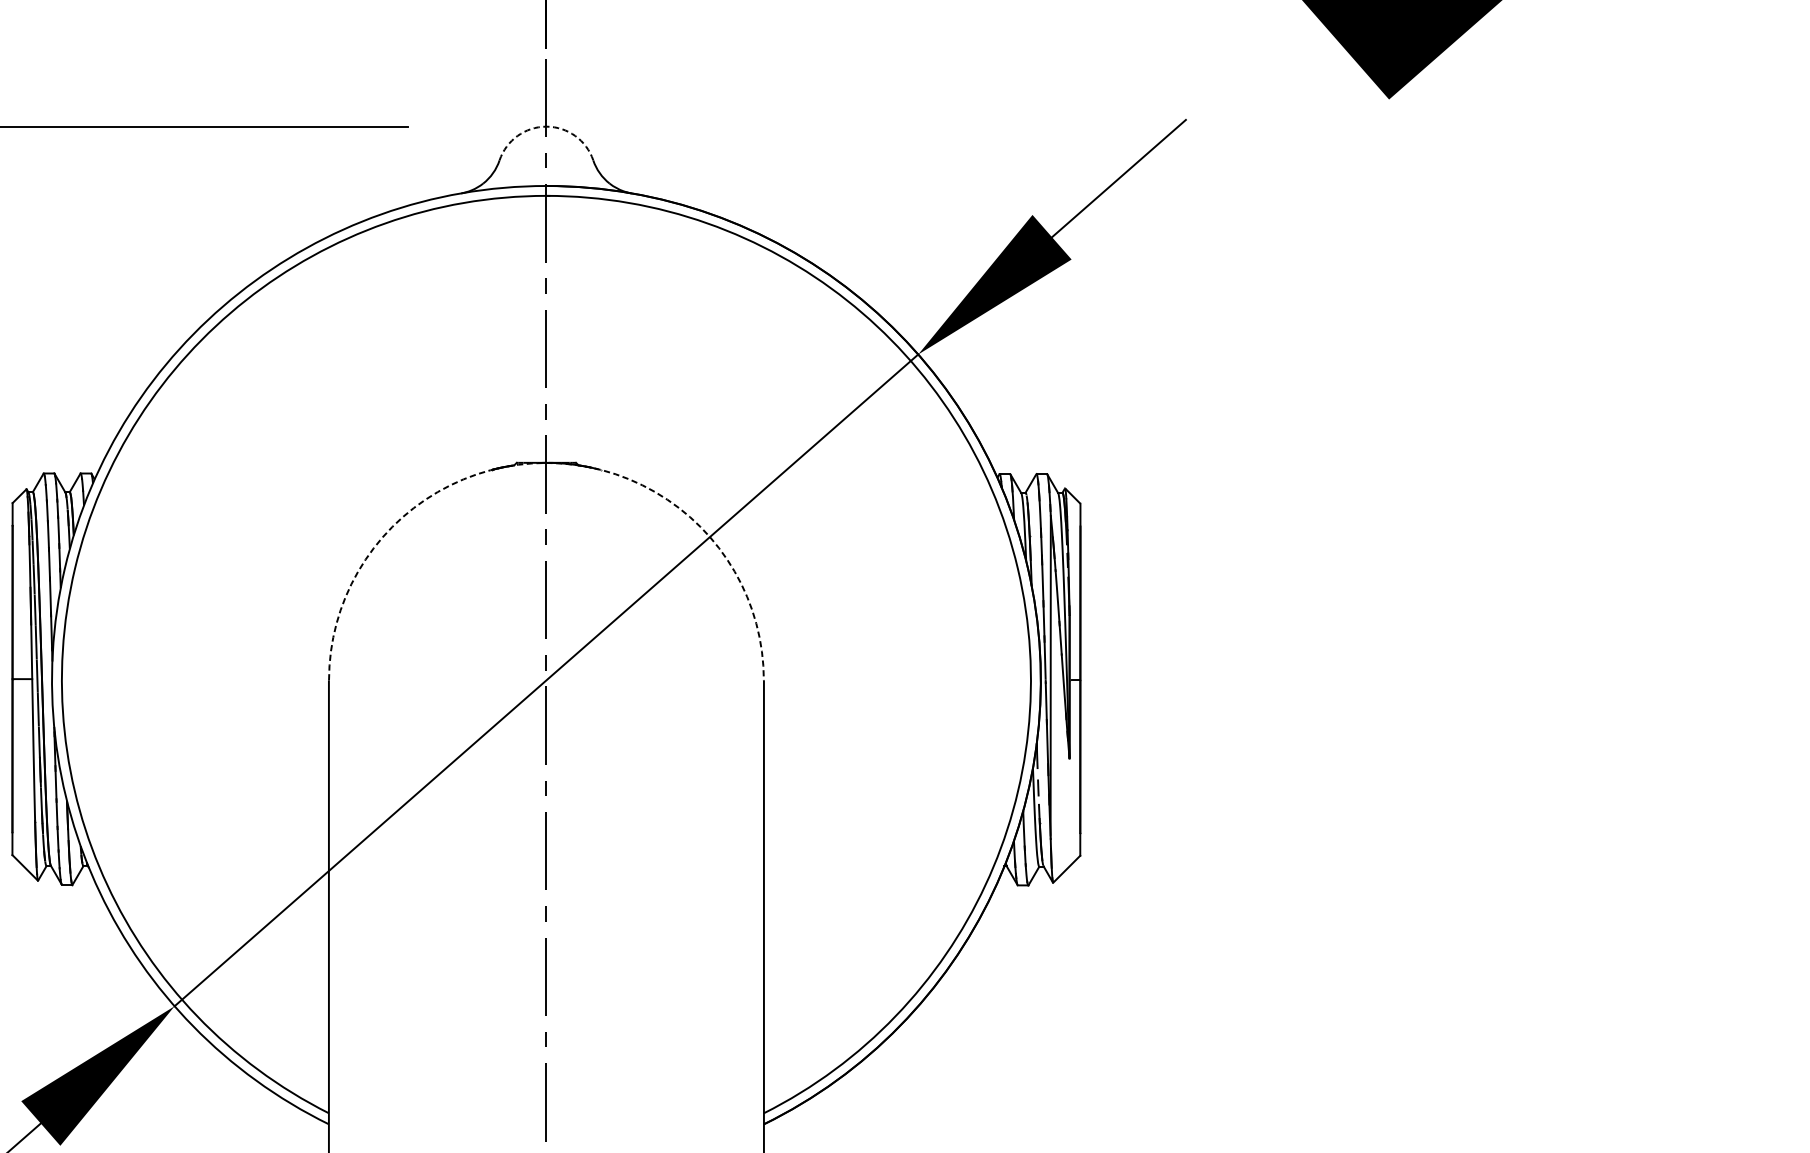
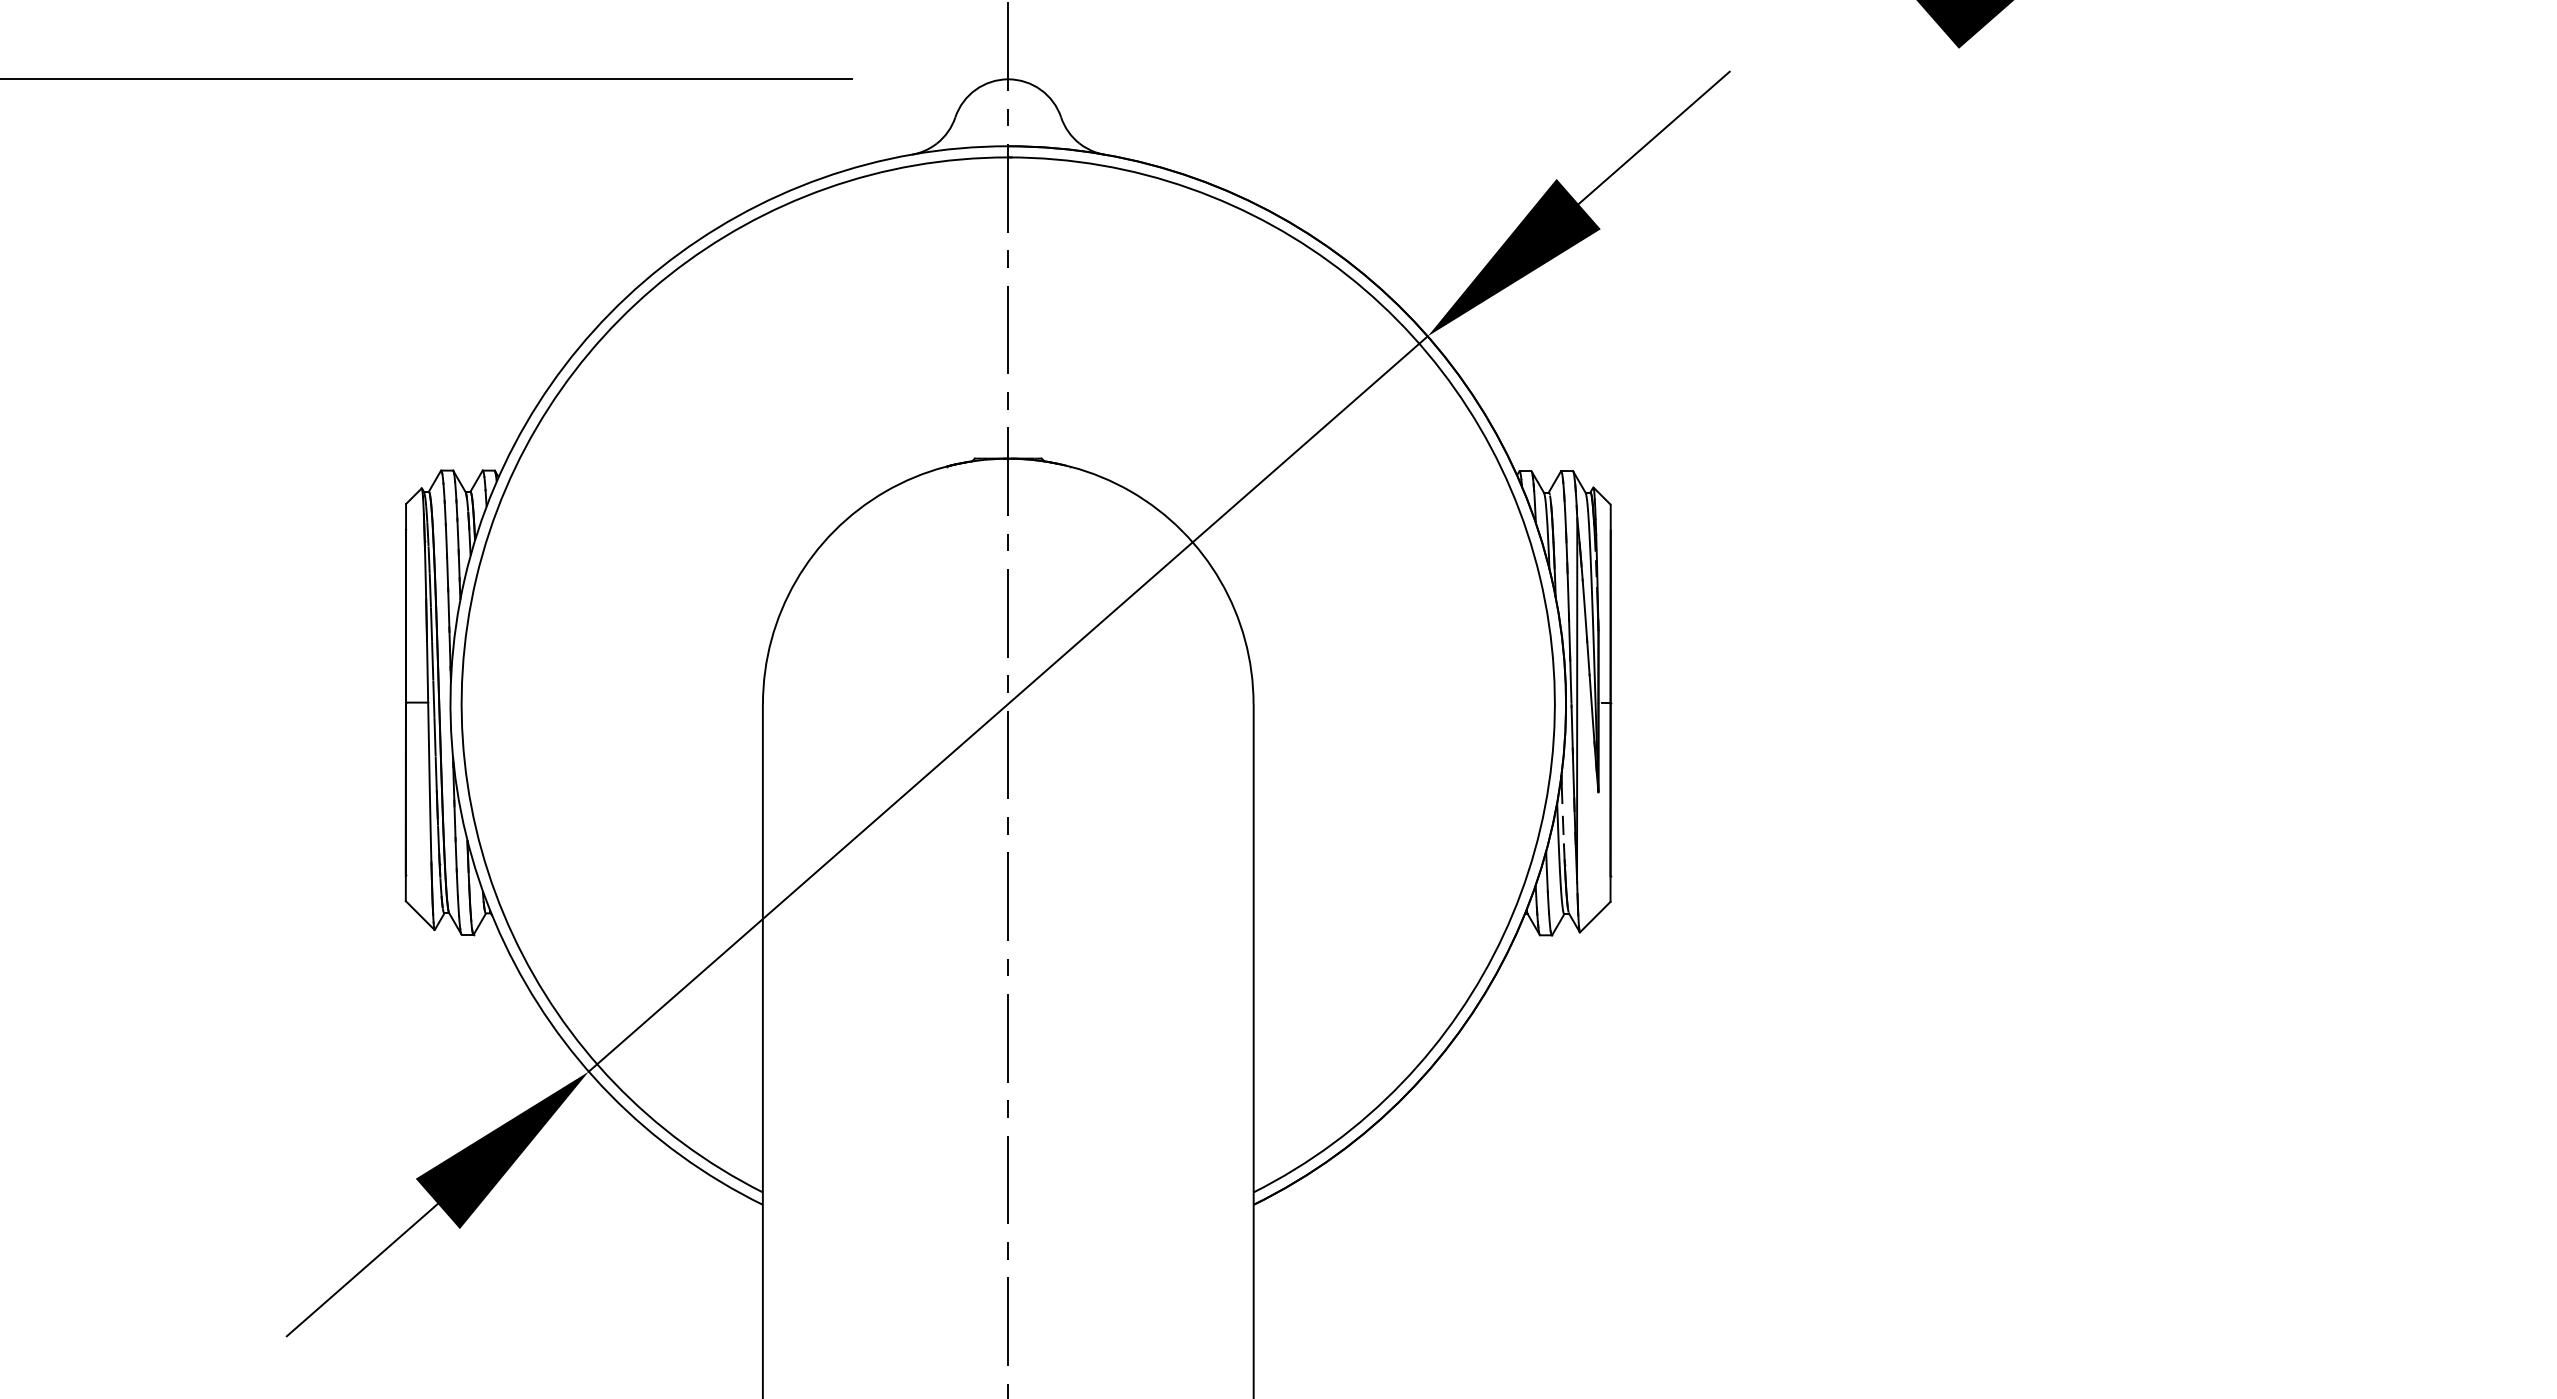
arc: (546, 126) -> (1008, 79), dashed -> solid
arc: (546, 462) -> (1008, 458), dashed -> solid

